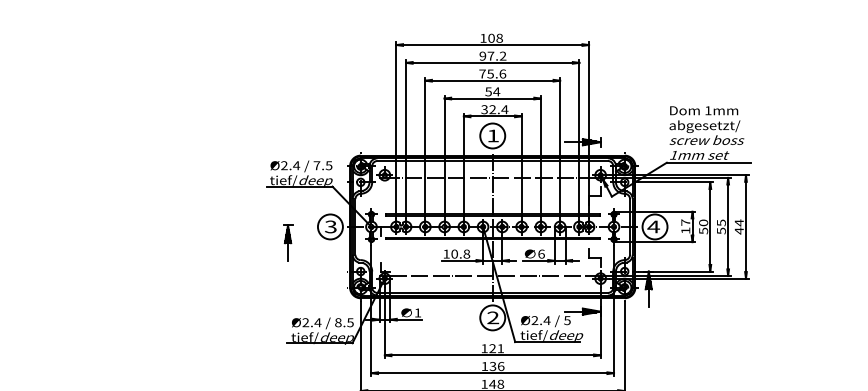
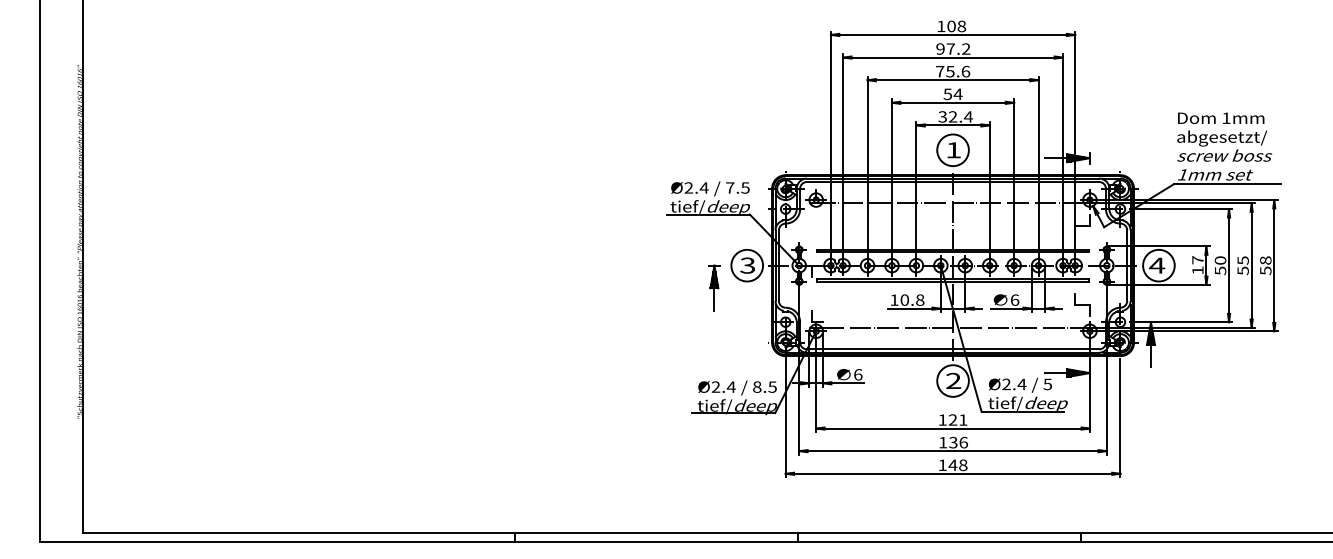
text: (739, 226) -> (1265, 265), 44 -> 58
part: (288, 242) -> (714, 287), moved
text: (418, 312) -> (858, 374), 1 -> 6

